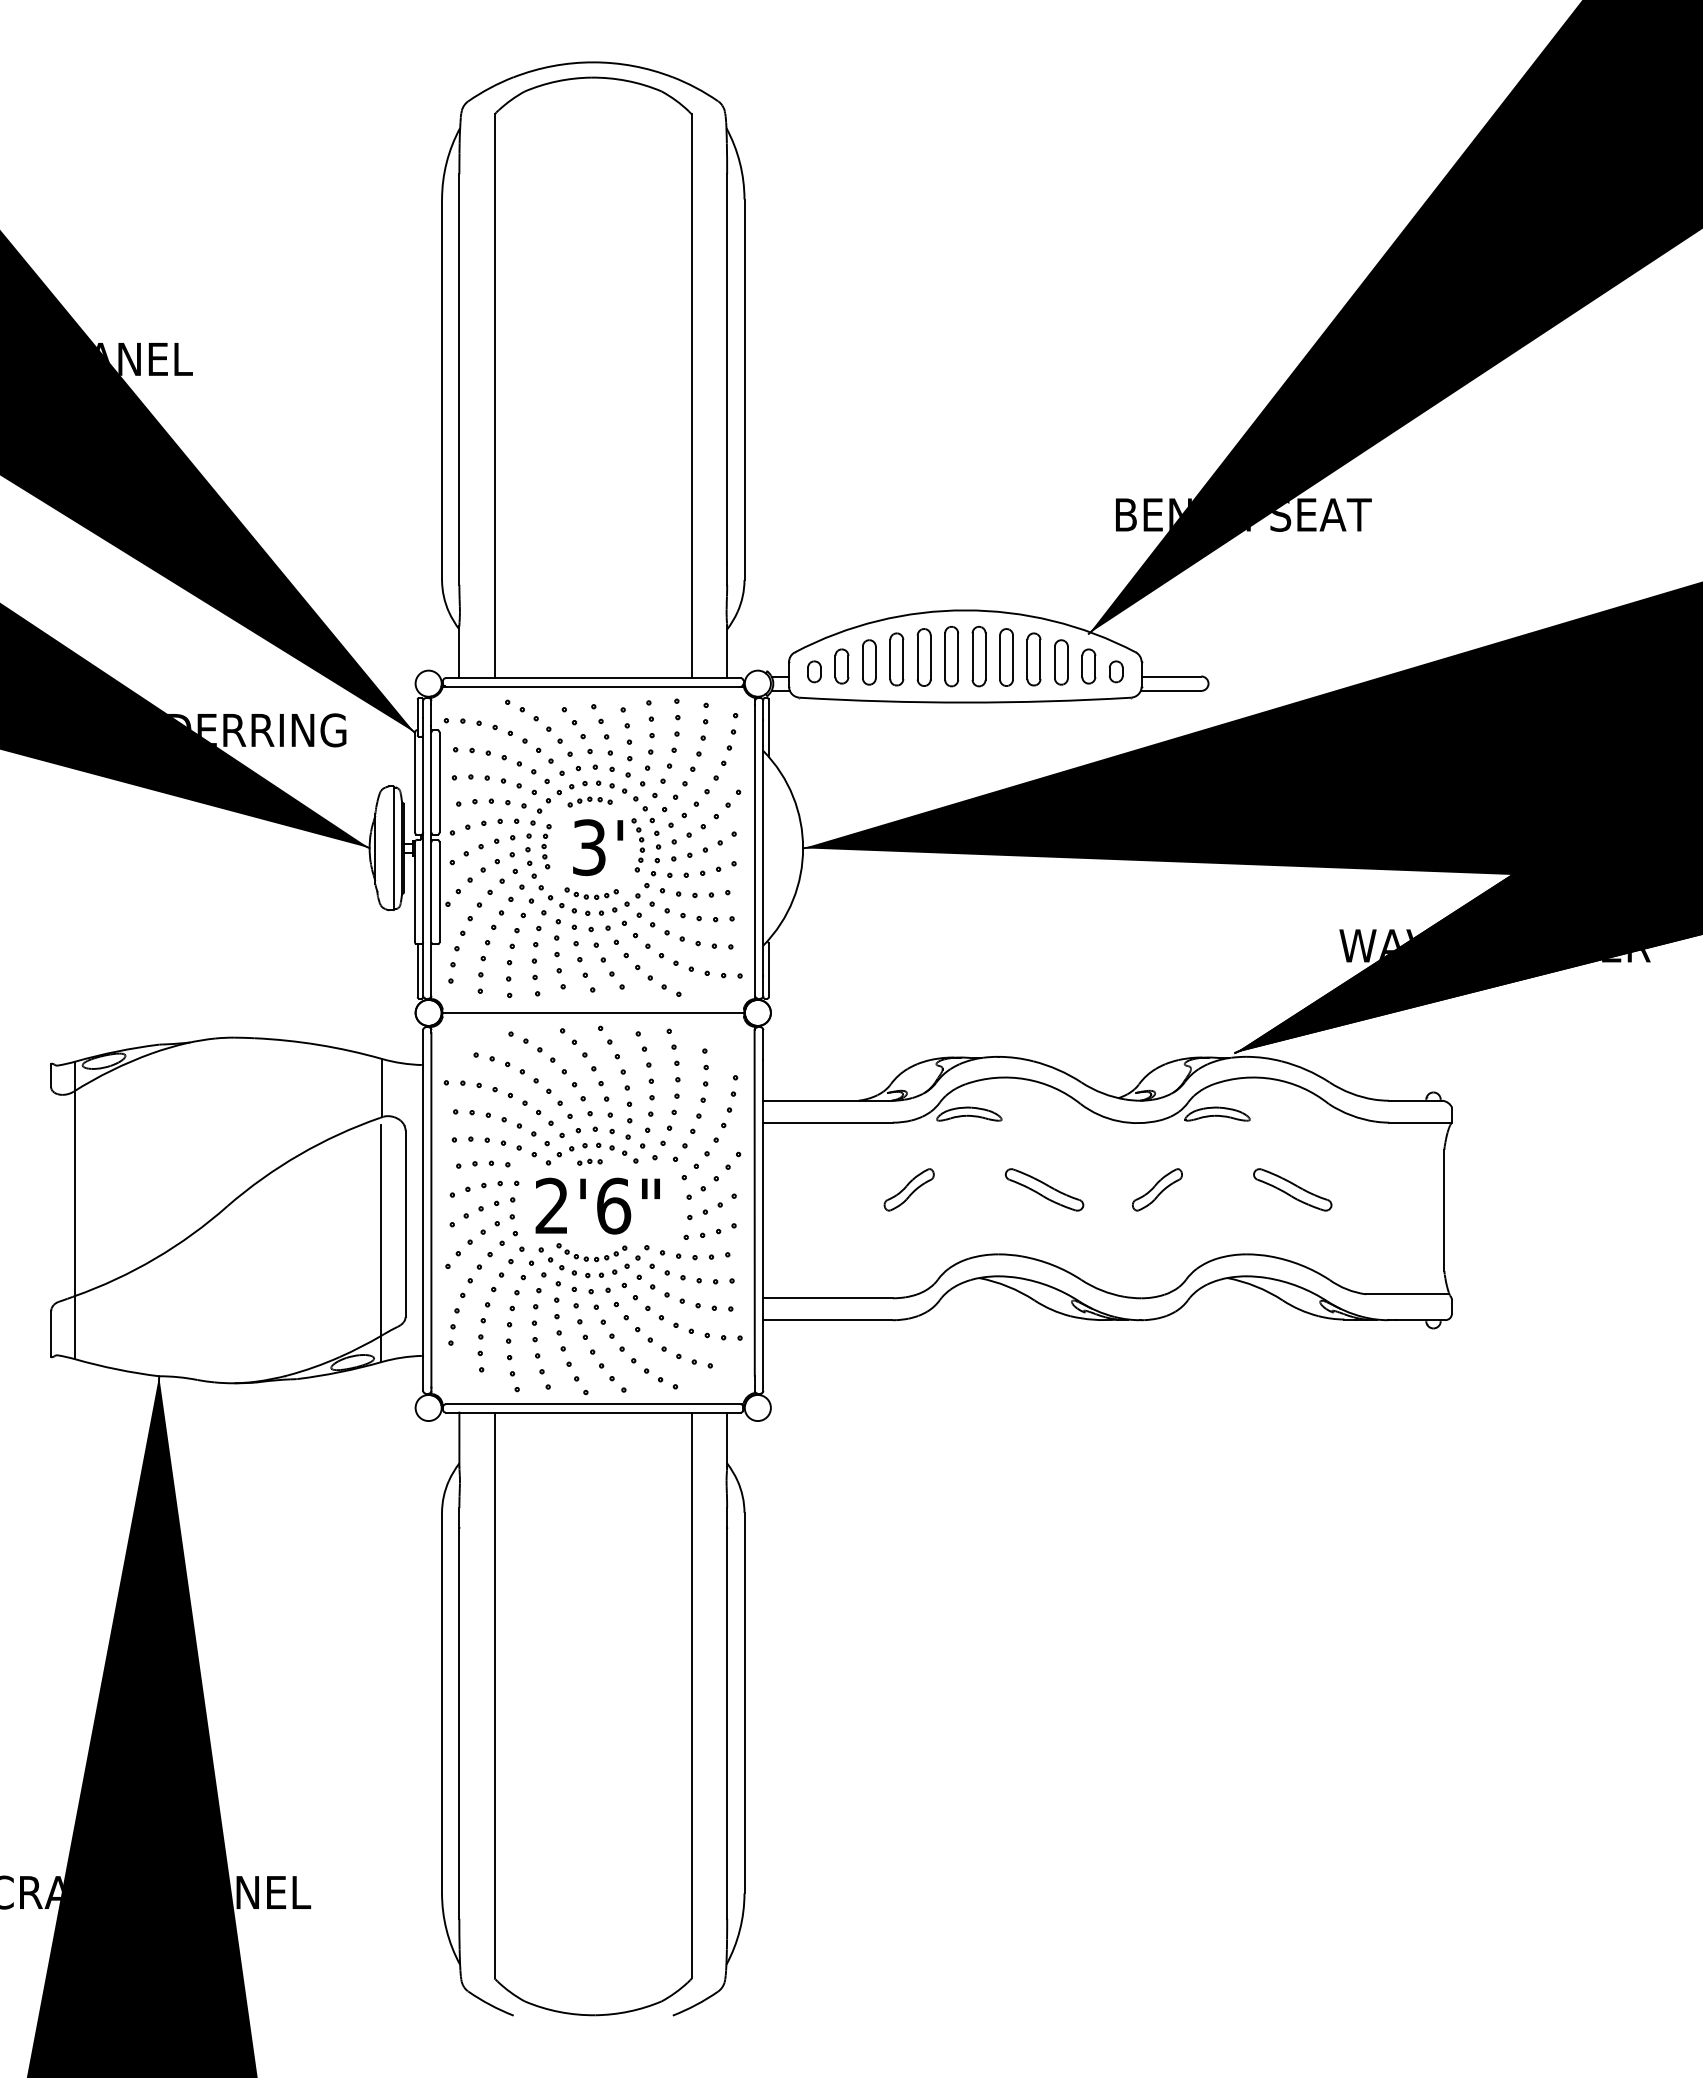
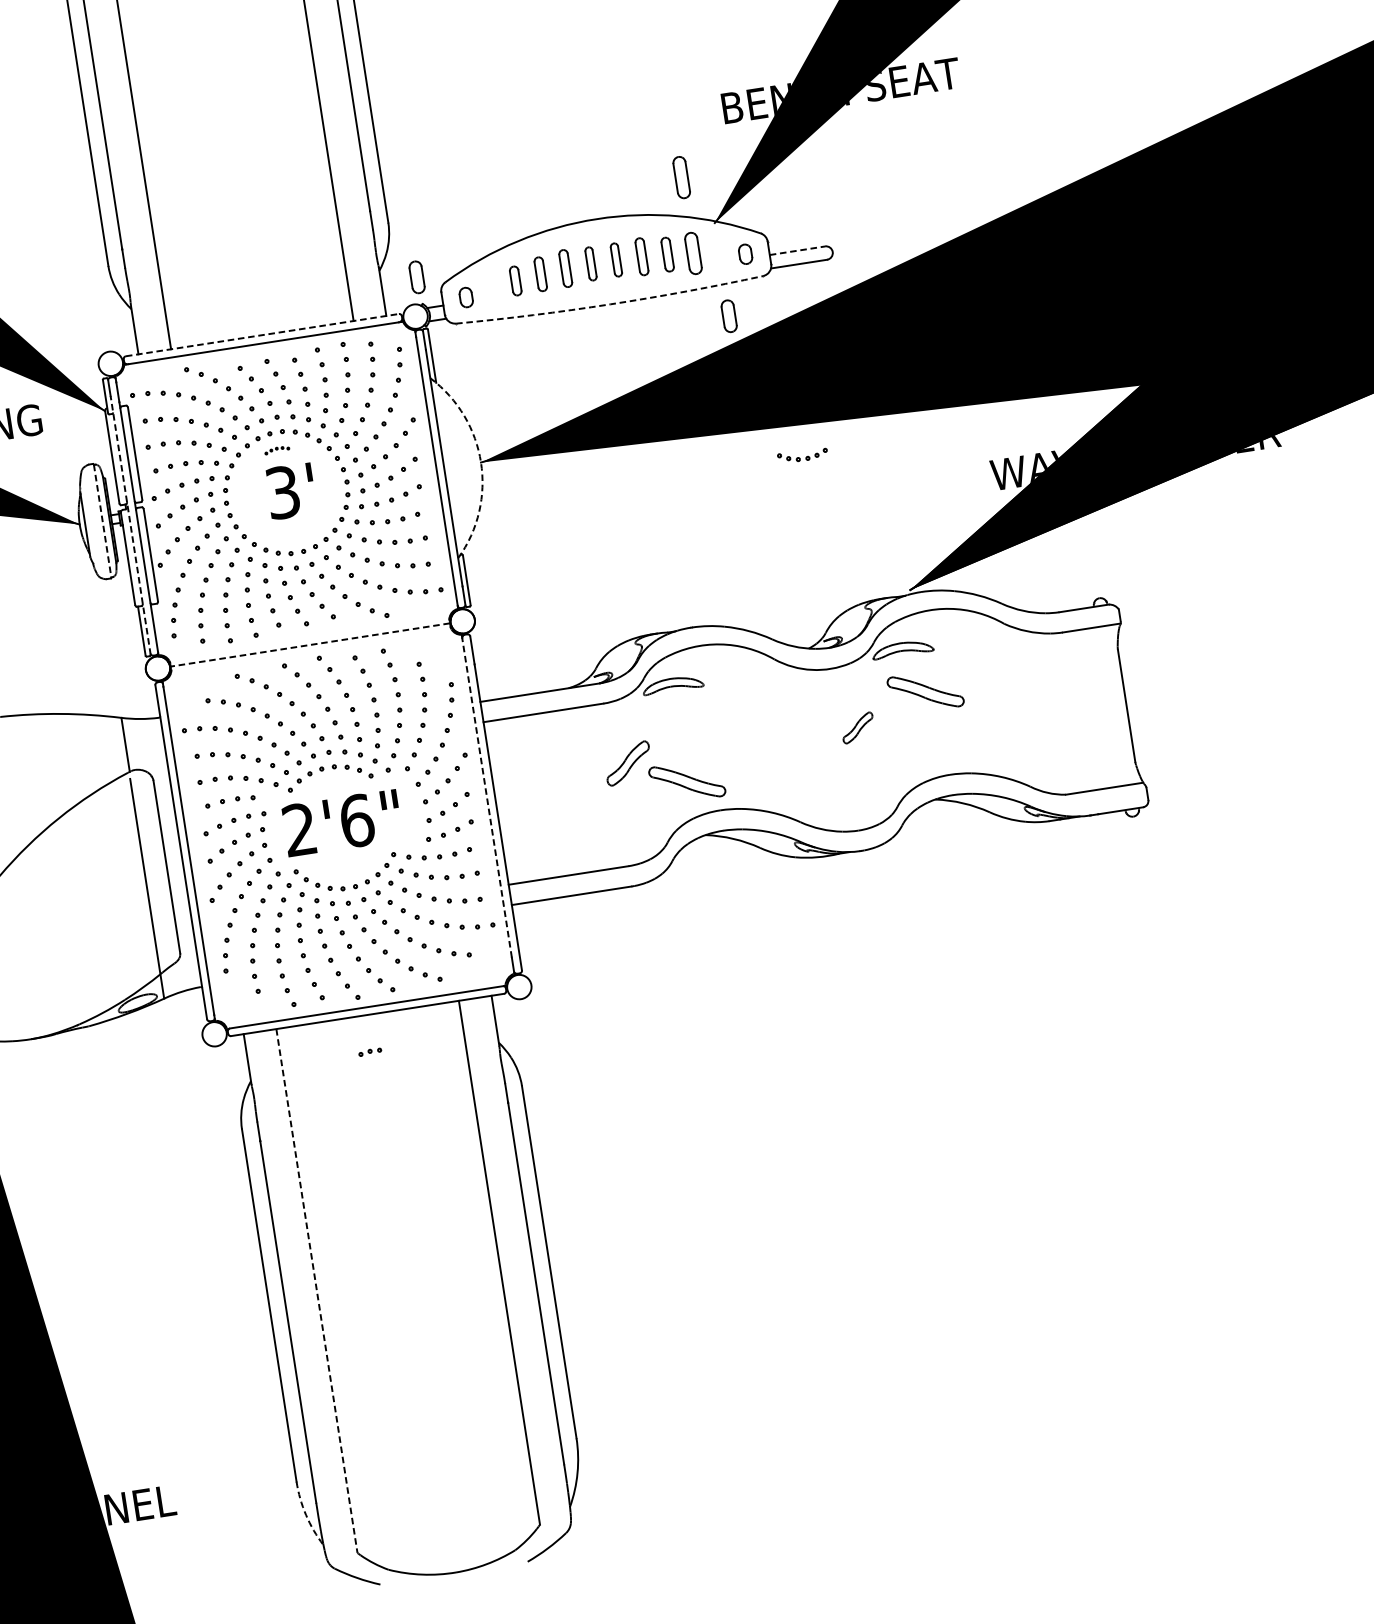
part: (1061, 580) -> (681, 177), added
part: (951, 656) -> (590, 263), size x0.6
part: (978, 656) -> (615, 259), size x0.6
part: (923, 657) -> (565, 268), size x0.7
part: (1006, 657) -> (641, 256), size x0.7
part: (896, 659) -> (540, 274), size x0.7
part: (1033, 659) -> (667, 254), size x0.7
part: (869, 662) -> (515, 281), size x0.7
part: (841, 666) -> (416, 277), moved
part: (1088, 666) -> (728, 316), moved
line: (1171, 676) -> (797, 250), solid -> dashed
line: (593, 678) -> (262, 335), solid -> dashed
arc: (965, 702) -> (610, 304), solid -> dashed
part: (589, 801) -> (276, 449), size x0.6
part: (637, 845) -> (327, 483), removed
part: (546, 846) -> (243, 497), removed
line: (394, 848) -> (102, 521), solid -> dashed
arc: (803, 848) -> (481, 462), solid -> dashed
line: (423, 857) -> (130, 525), solid -> dashed
part: (591, 893) -> (802, 455), moved
line: (593, 1012) -> (310, 644), solid -> dashed
part: (589, 1161) -> (369, 1051), moved
part: (1044, 1189) -> (687, 781), moved
part: (1157, 1189) -> (857, 727), size x0.7
part: (1292, 1189) -> (925, 691), moved
line: (754, 1203) -> (486, 798), solid -> dashed
part: (591, 1252) -> (343, 867), removed
line: (494, 1695) -> (316, 1290), solid -> dashed
arc: (446, 1930) -> (306, 1515), solid -> dashed

